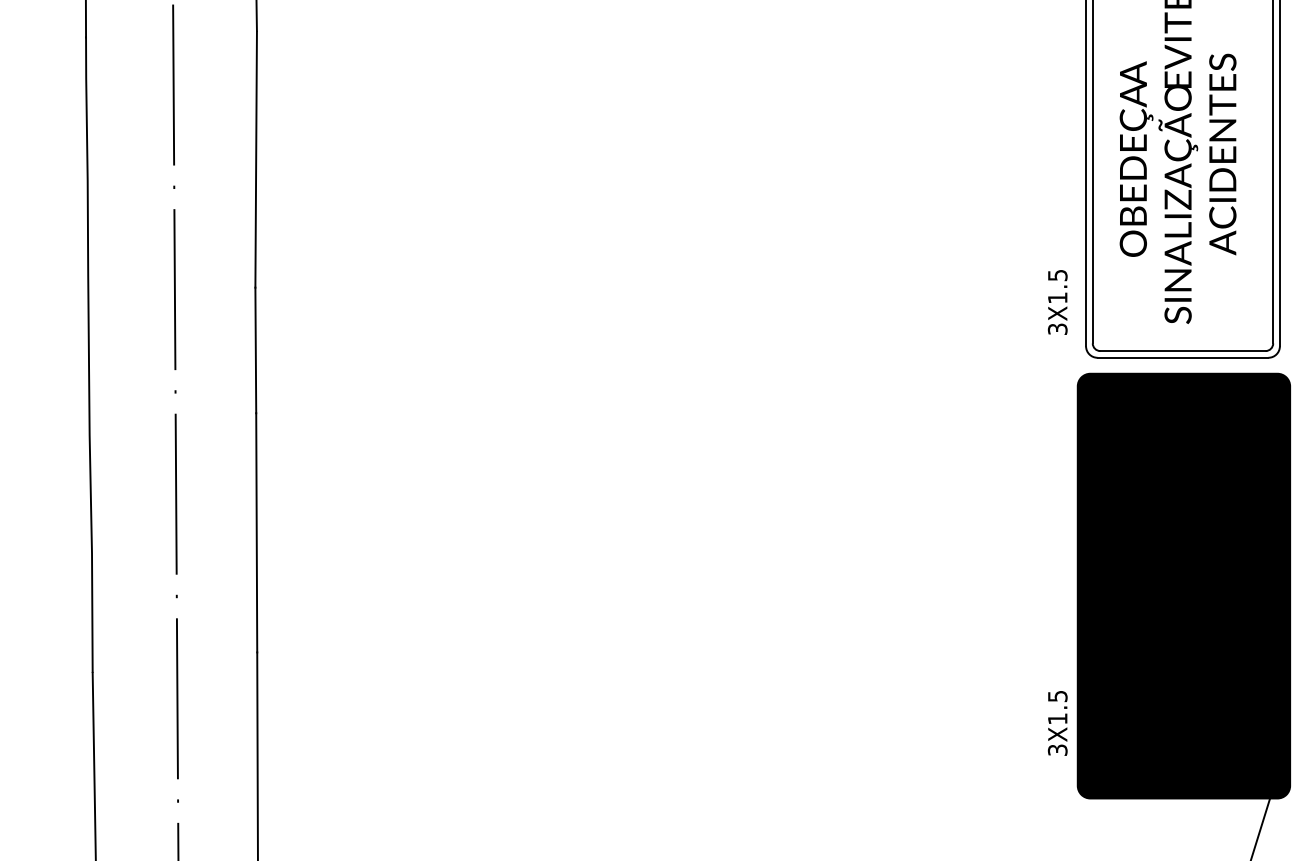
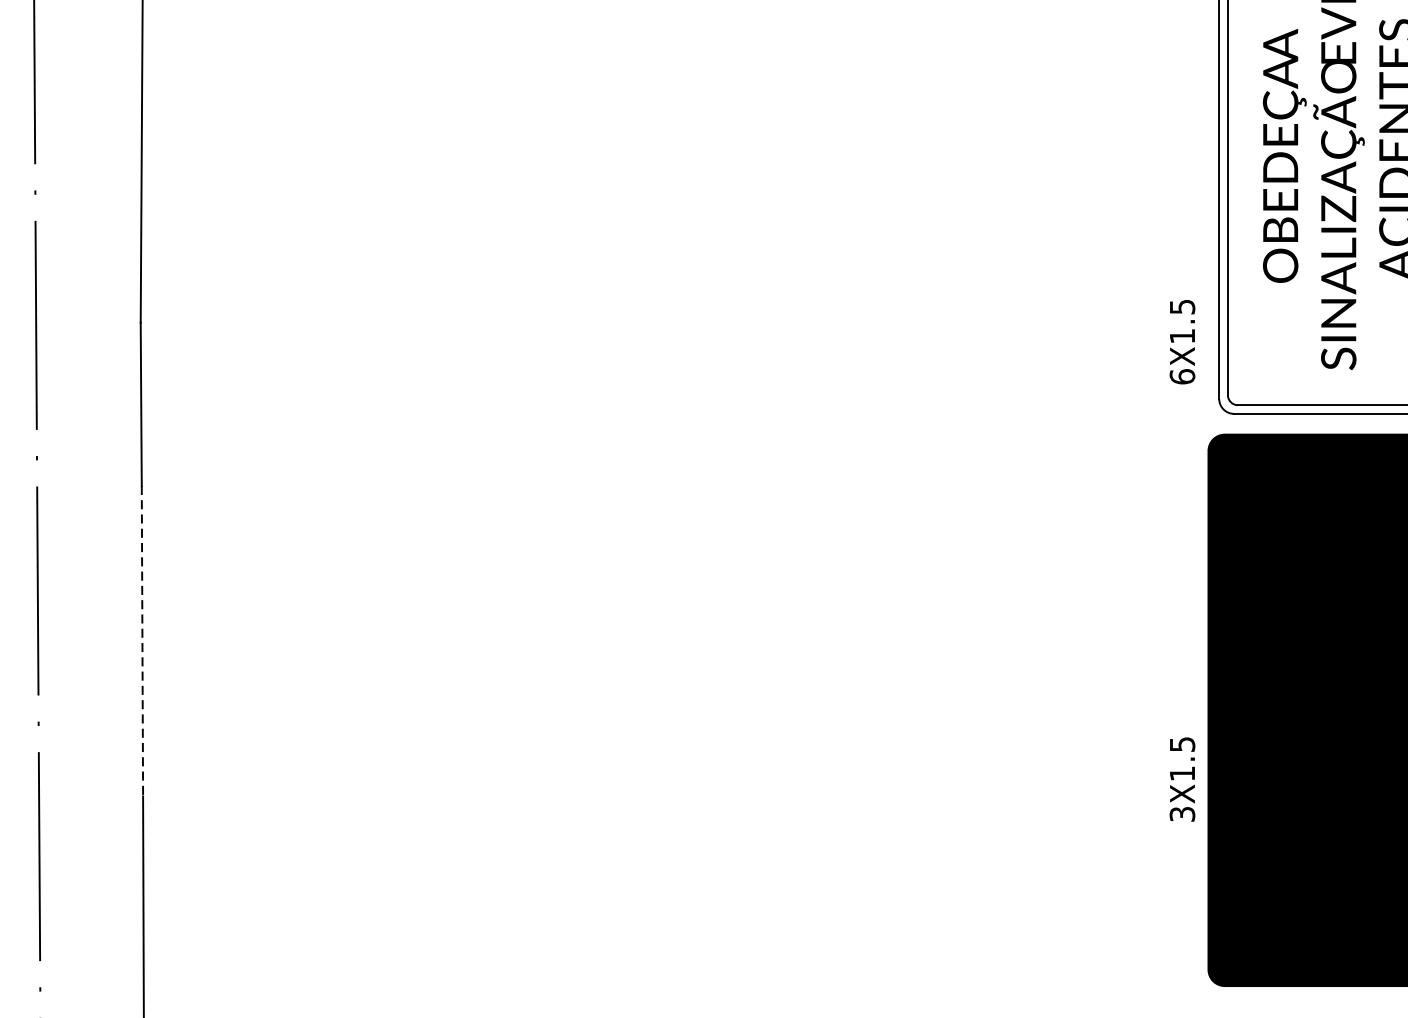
text: (1057, 329) -> (1182, 377), 3X1.5 -> 6X1.5
line: (256, 532) -> (142, 640), solid -> dashed
text: (1057, 723) -> (1182, 779), moved

